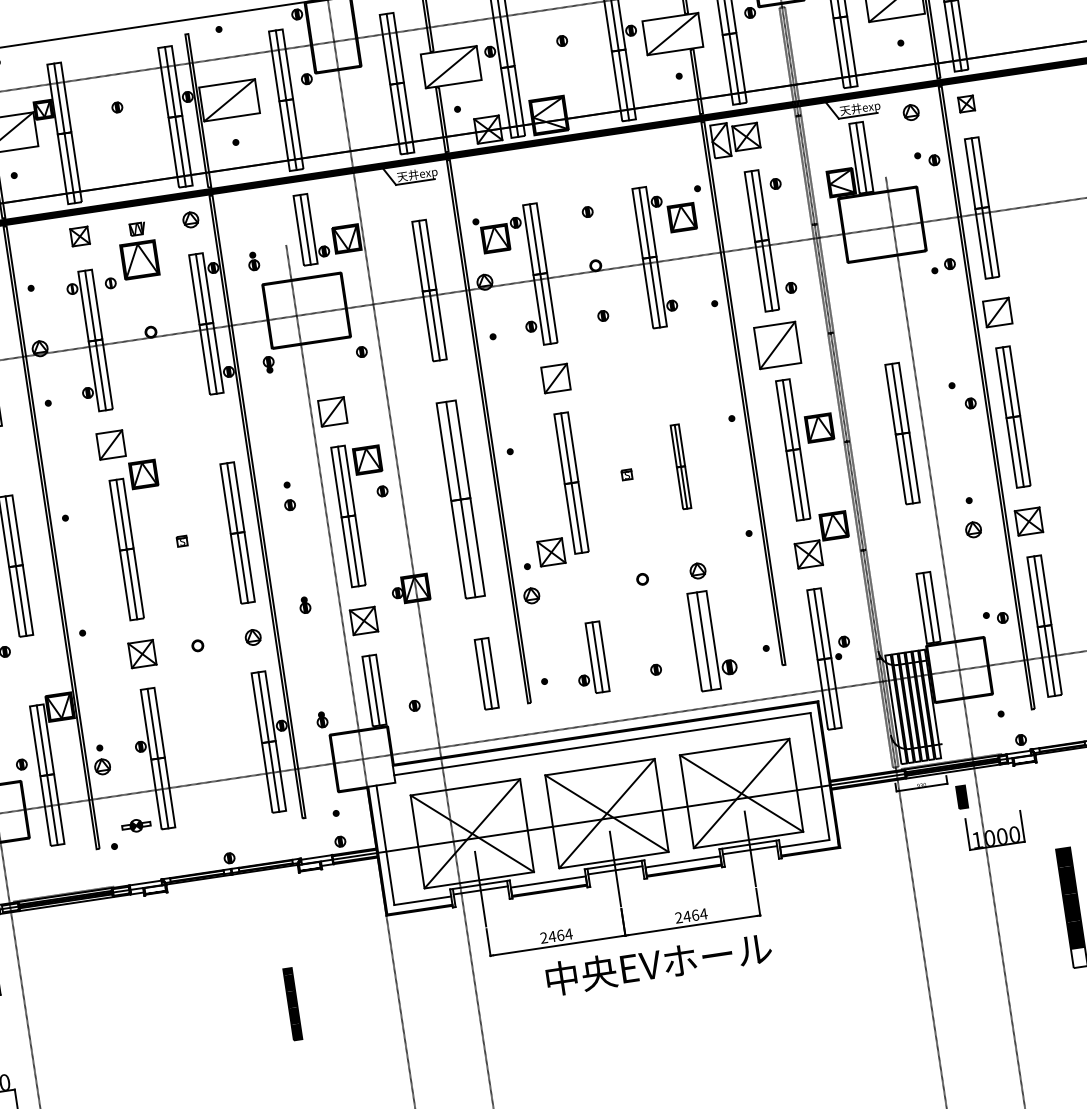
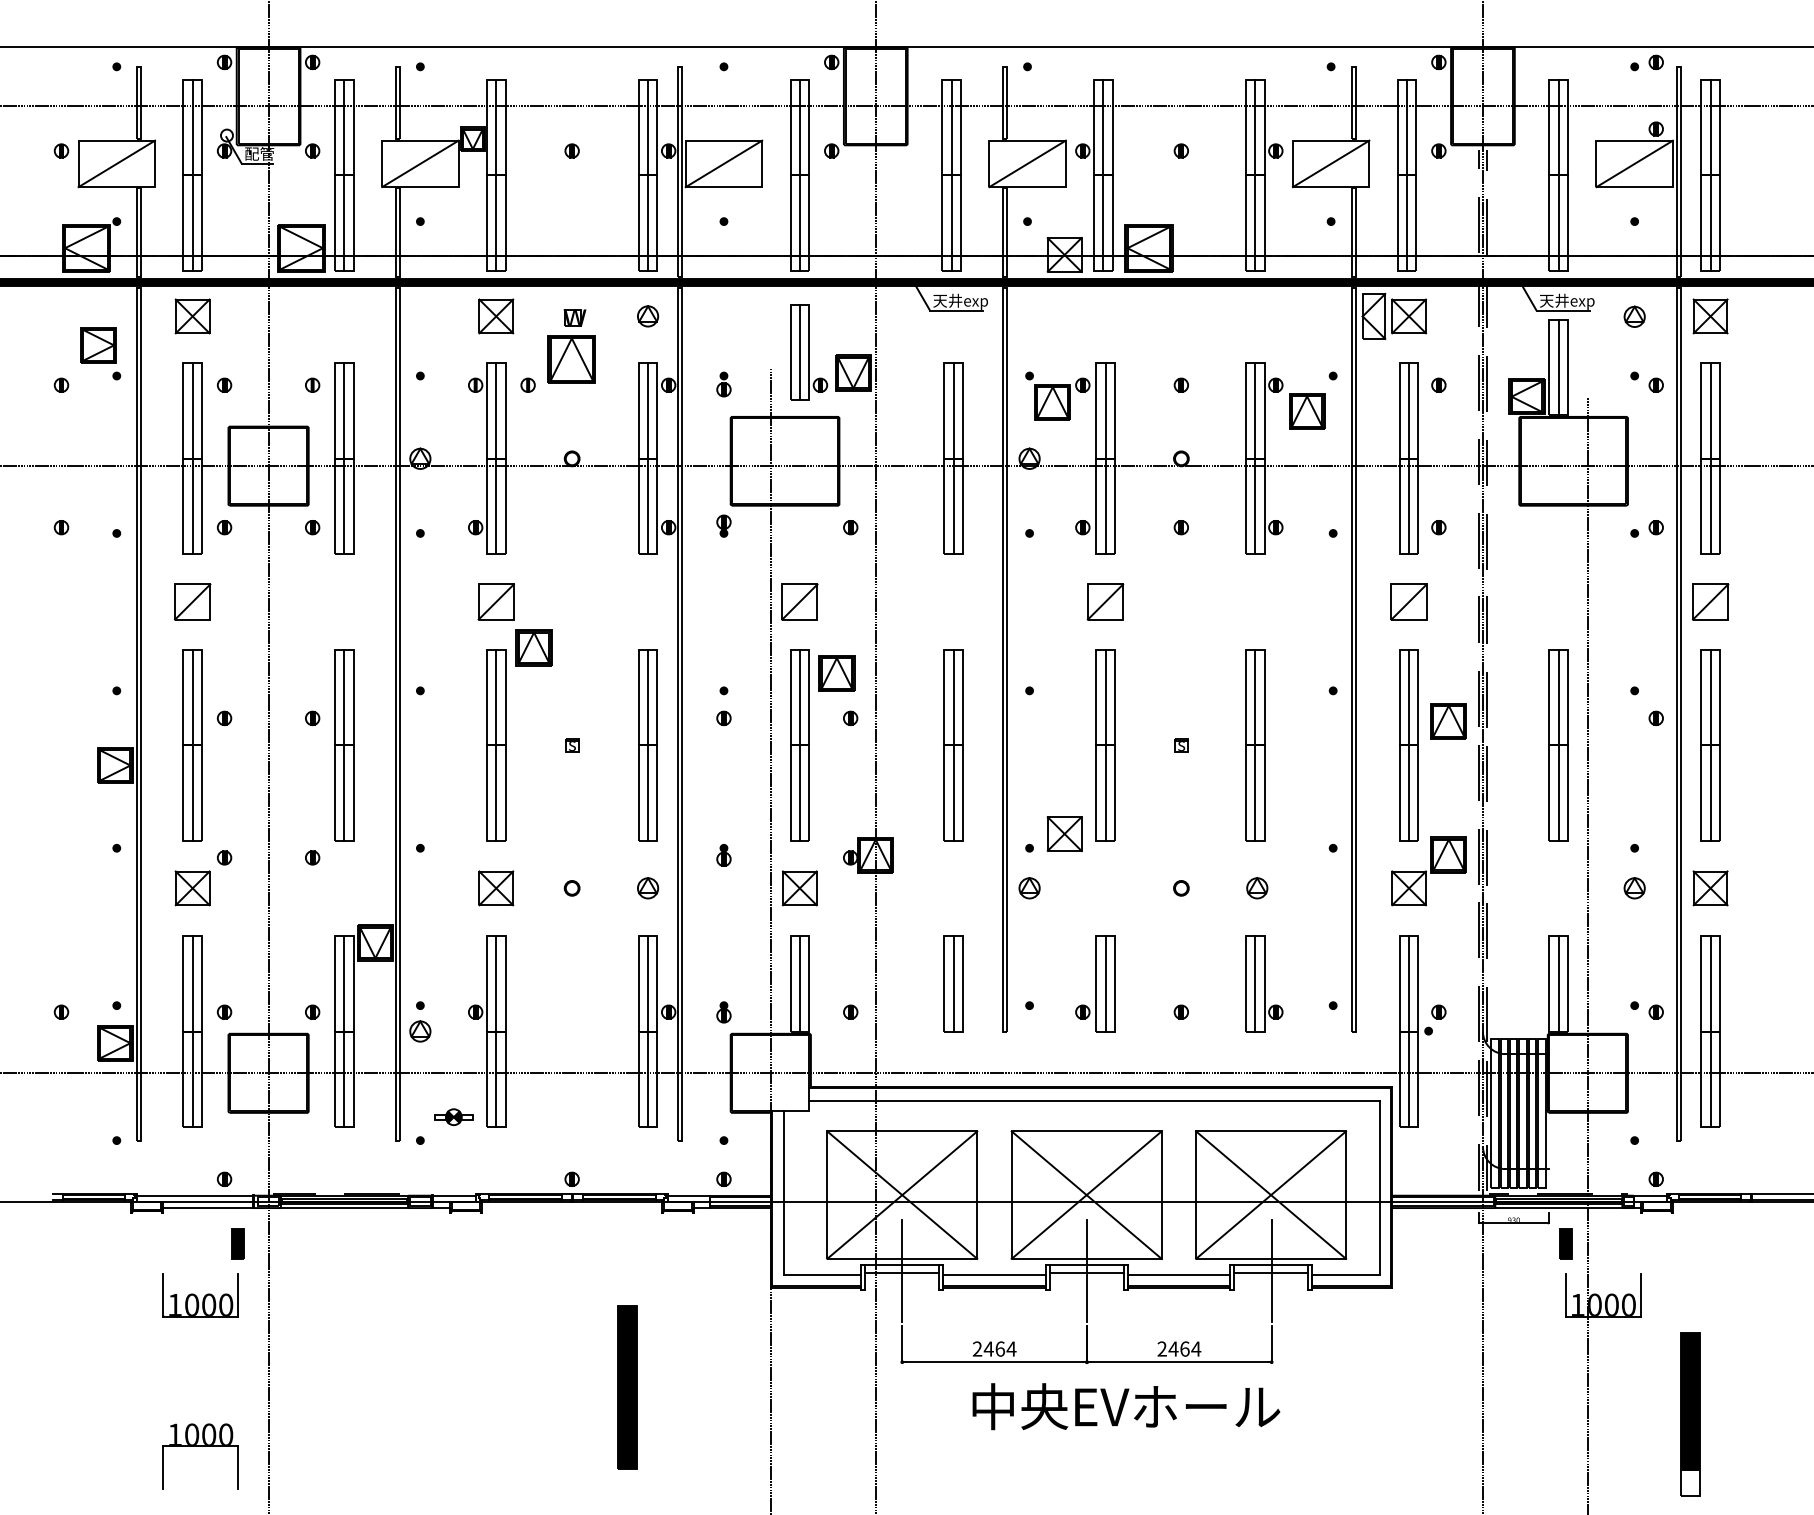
part: (966, 104) -> (1710, 316), size x1.67
part: (80, 236) -> (496, 316), size x1.43
part: (777, 345) -> (1408, 601), size x0.62
part: (681, 466) -> (1255, 745), size x1.67
part: (460, 499) -> (953, 745), size x0.71
part: (713, 639) -> (1264, 983), size x0.71
part: (292, 1004) -> (627, 1387), size x1.67

